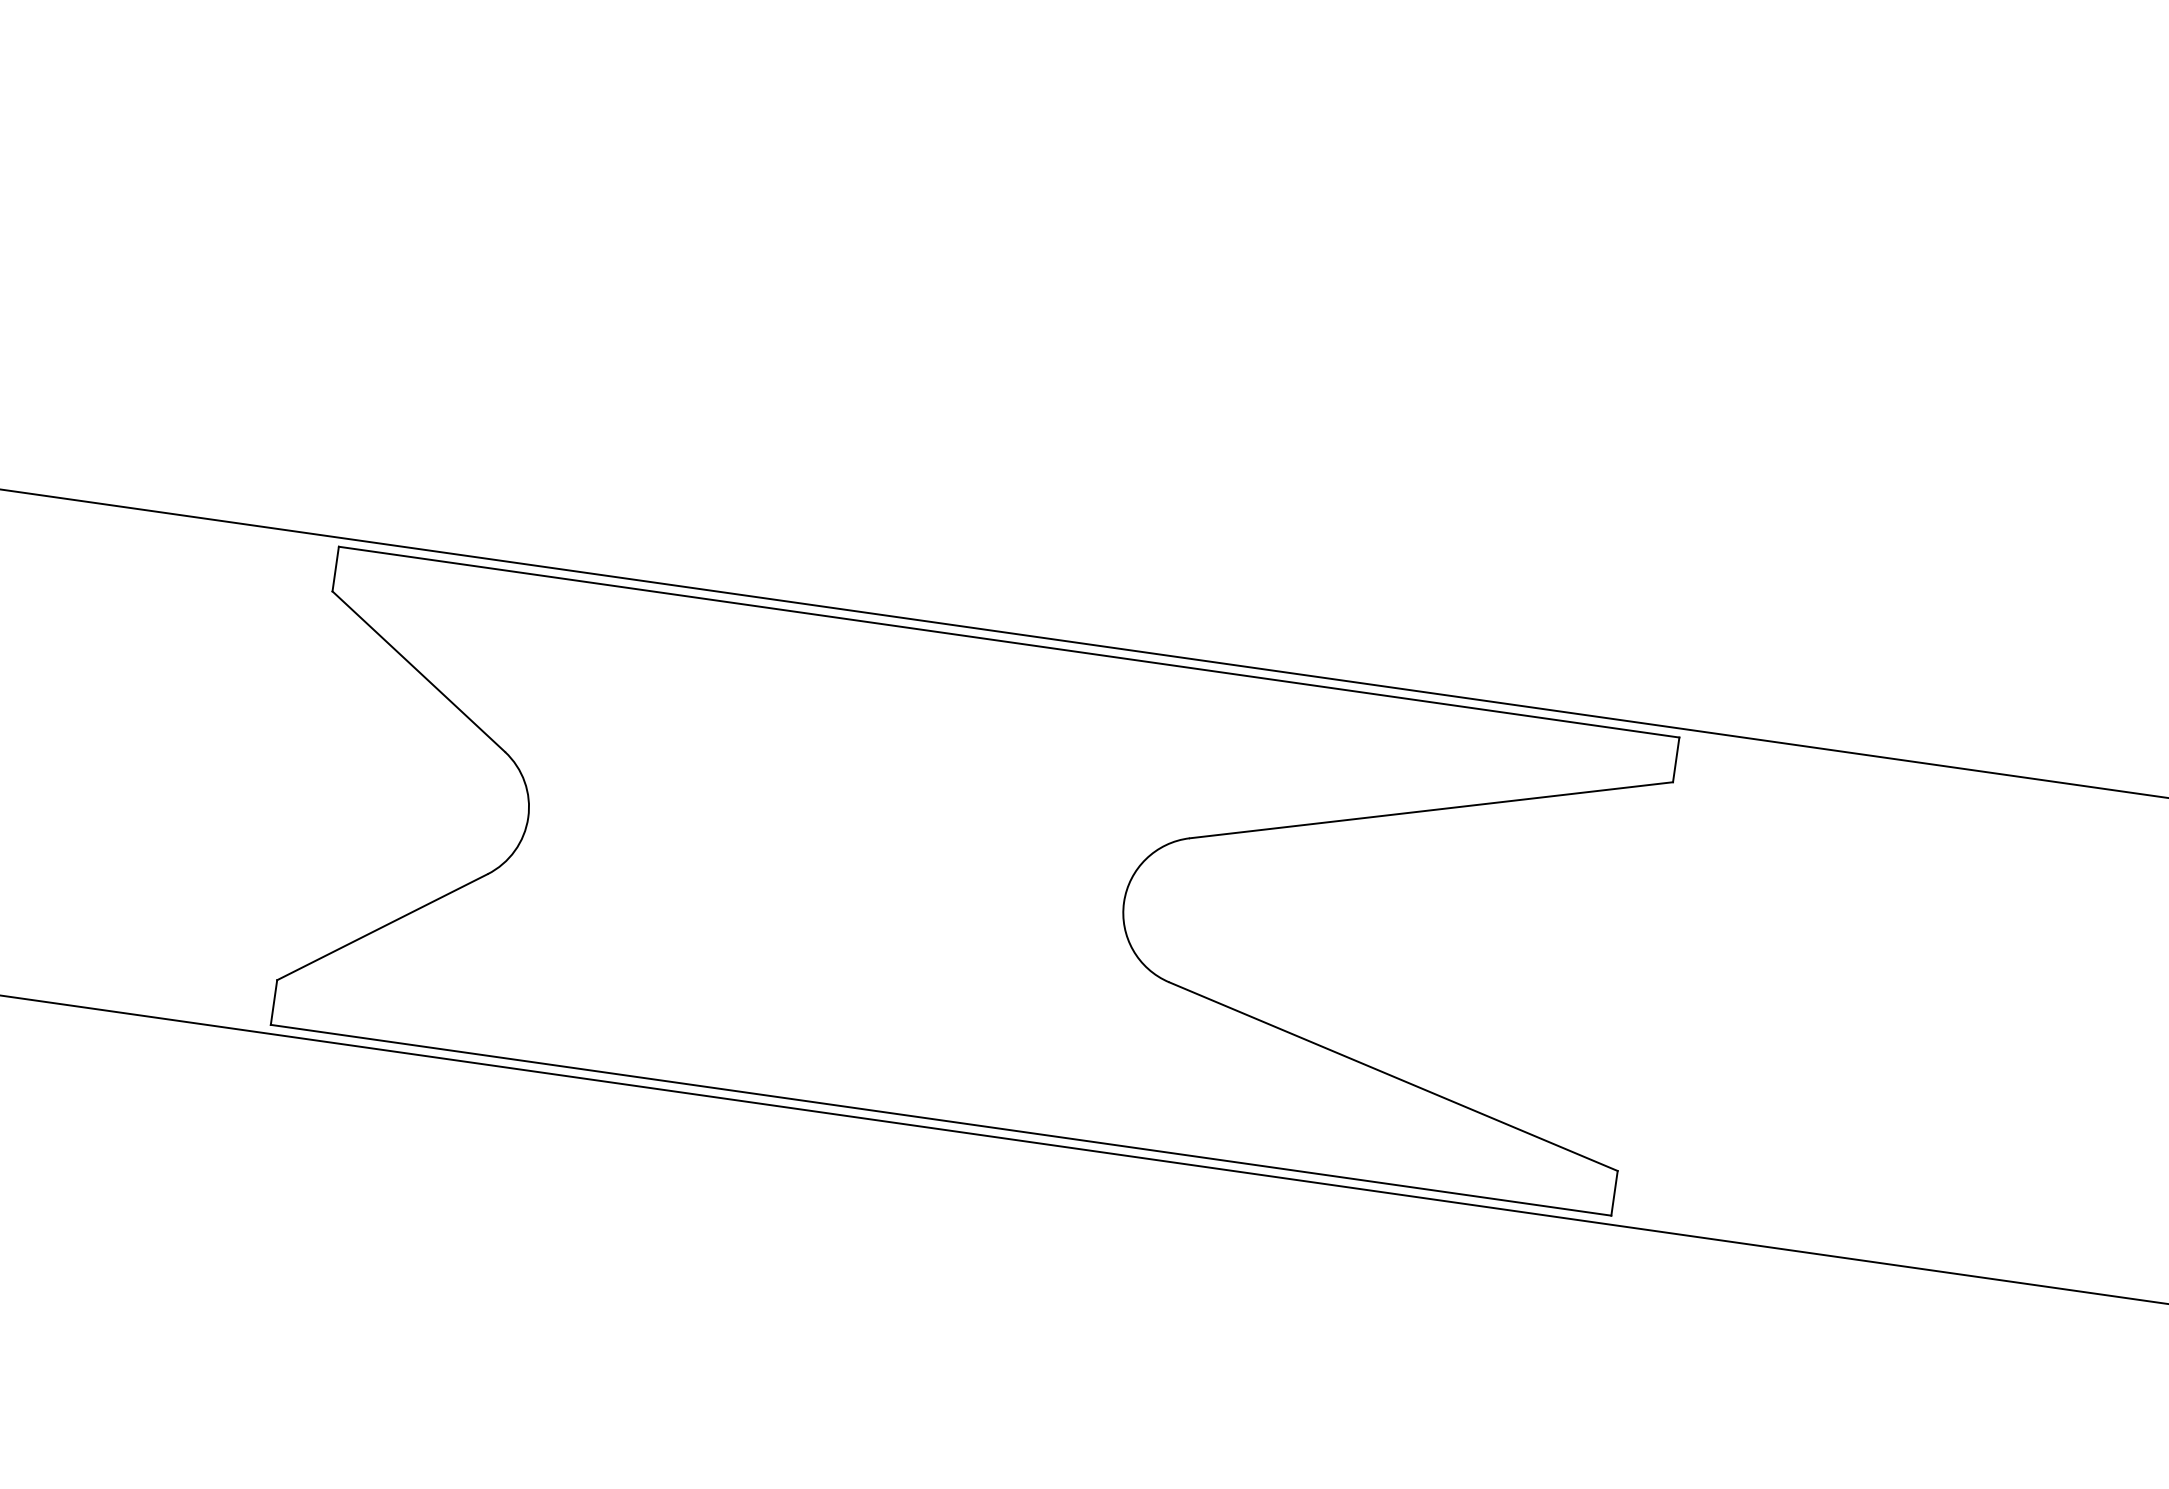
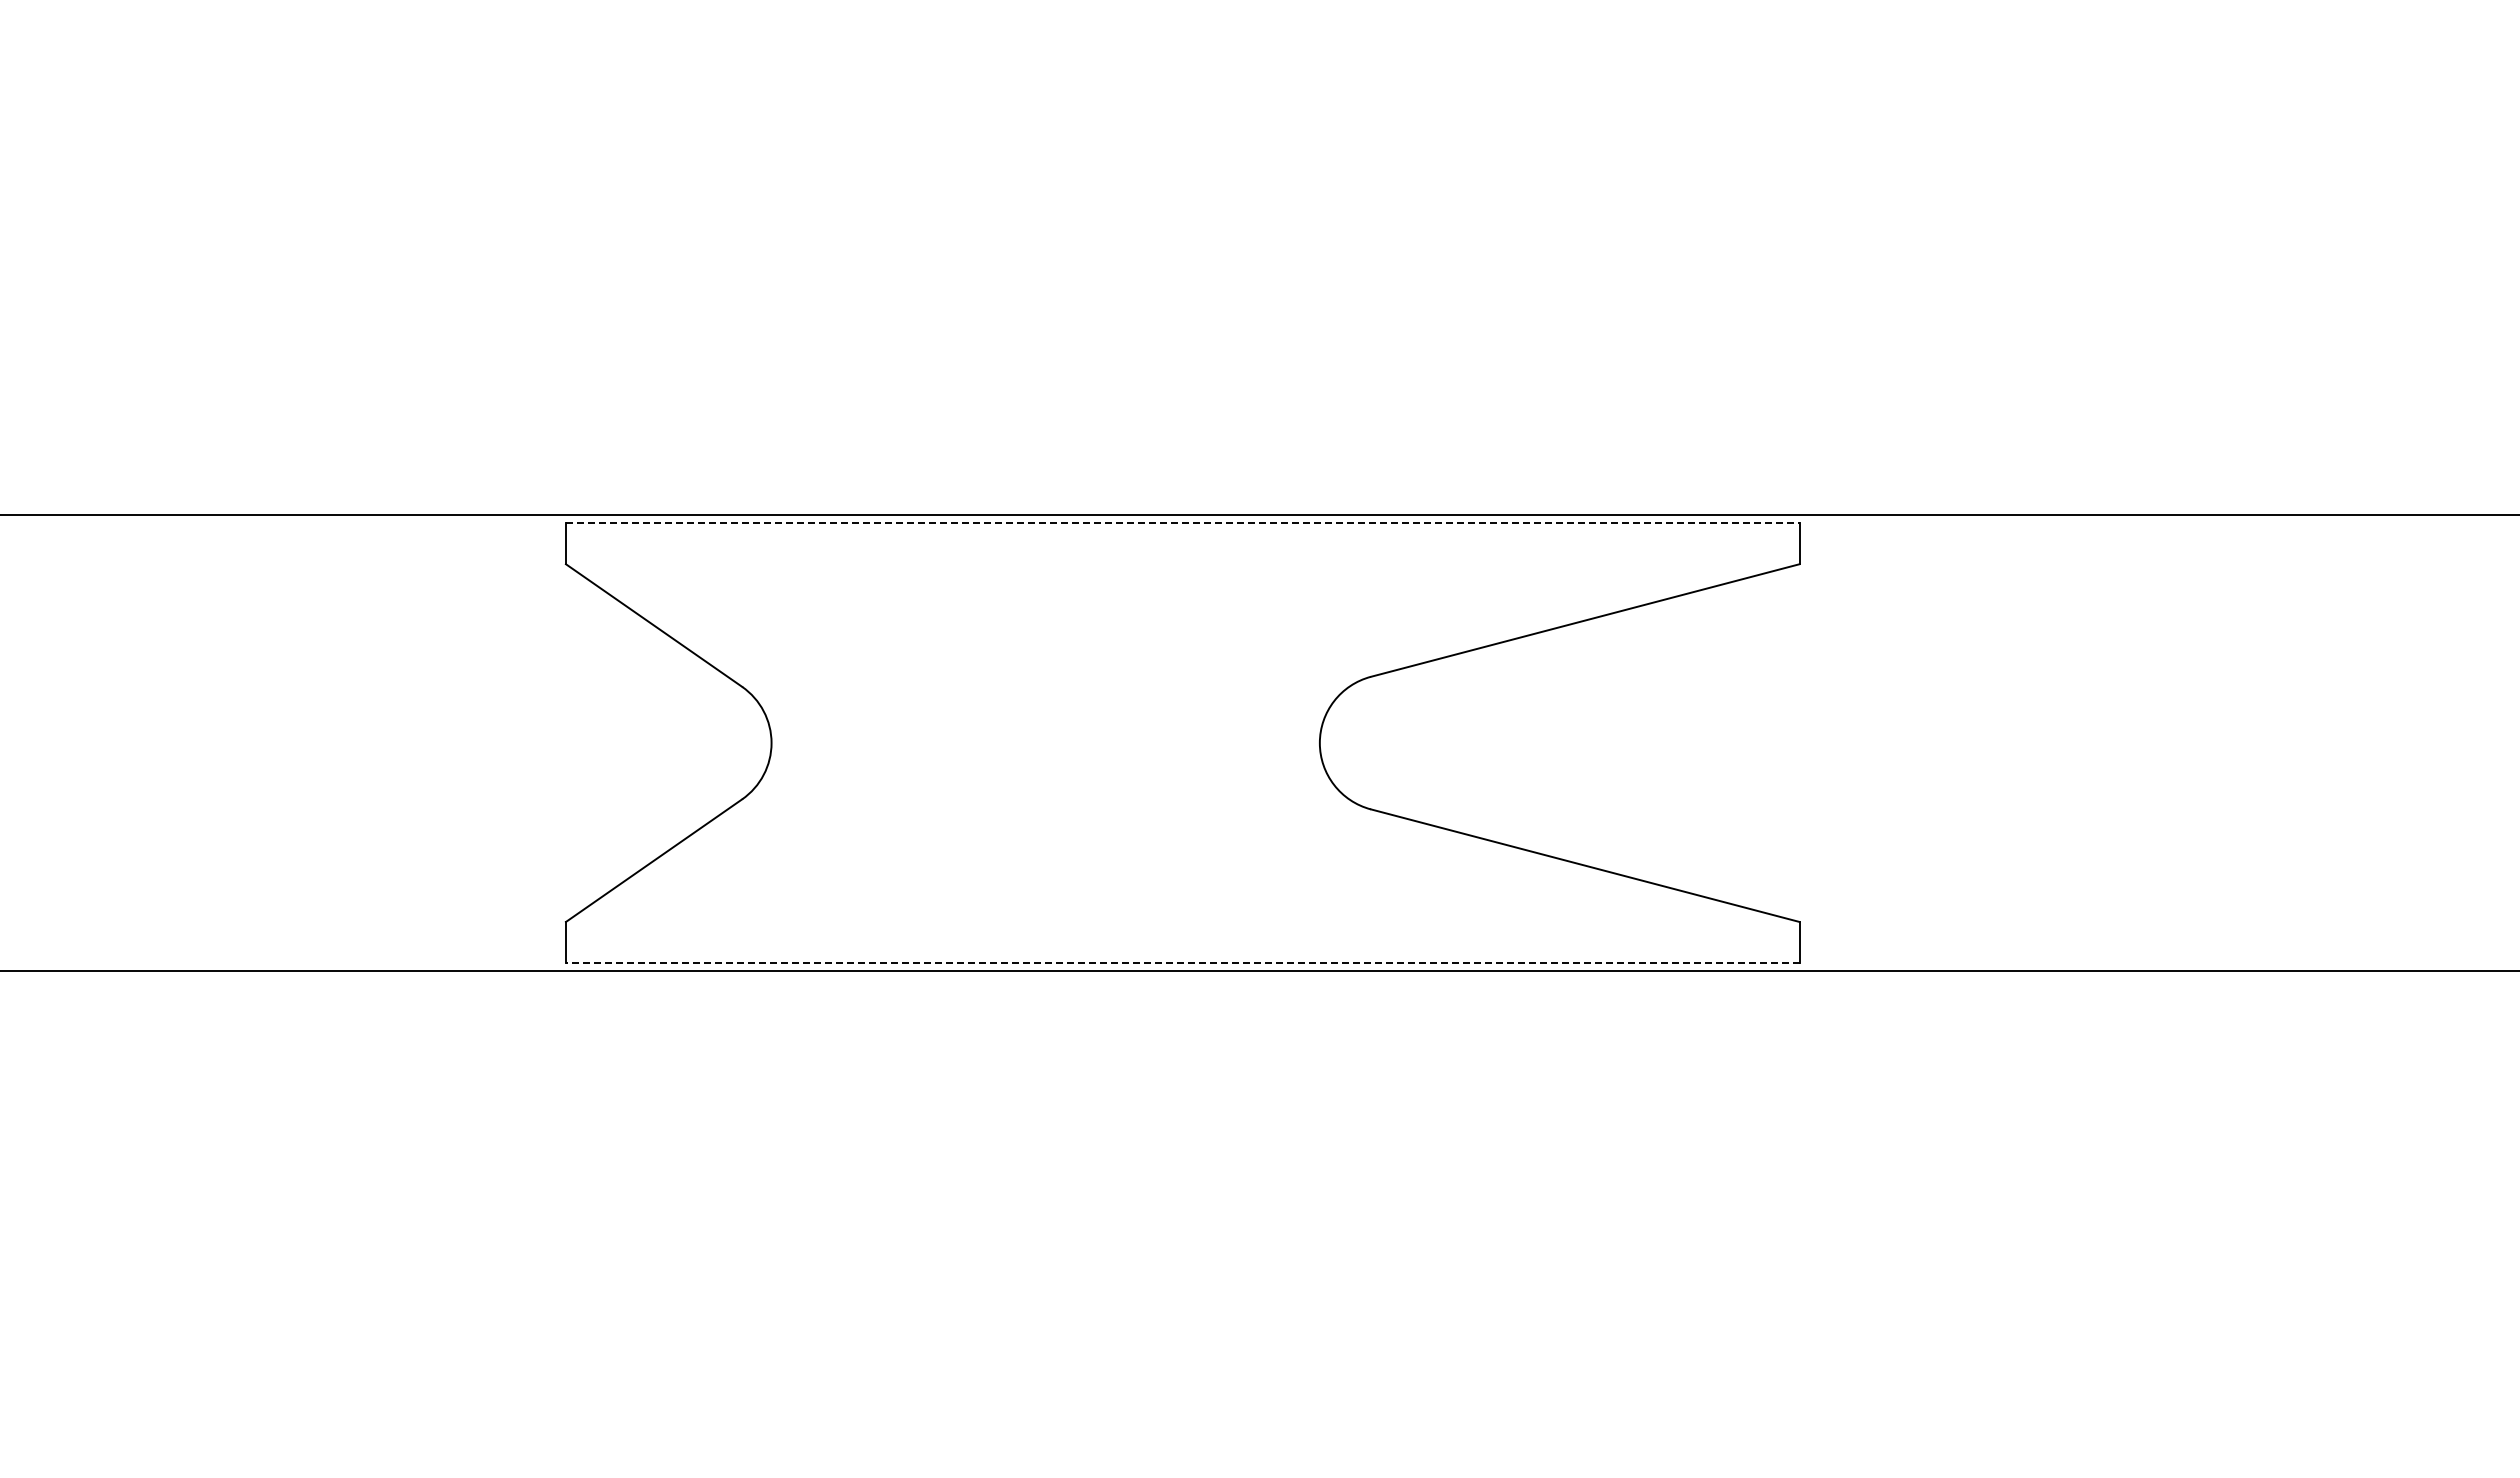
line: (1008, 642) -> (1182, 523), solid -> dashed
line: (940, 1120) -> (1182, 963), solid -> dashed

